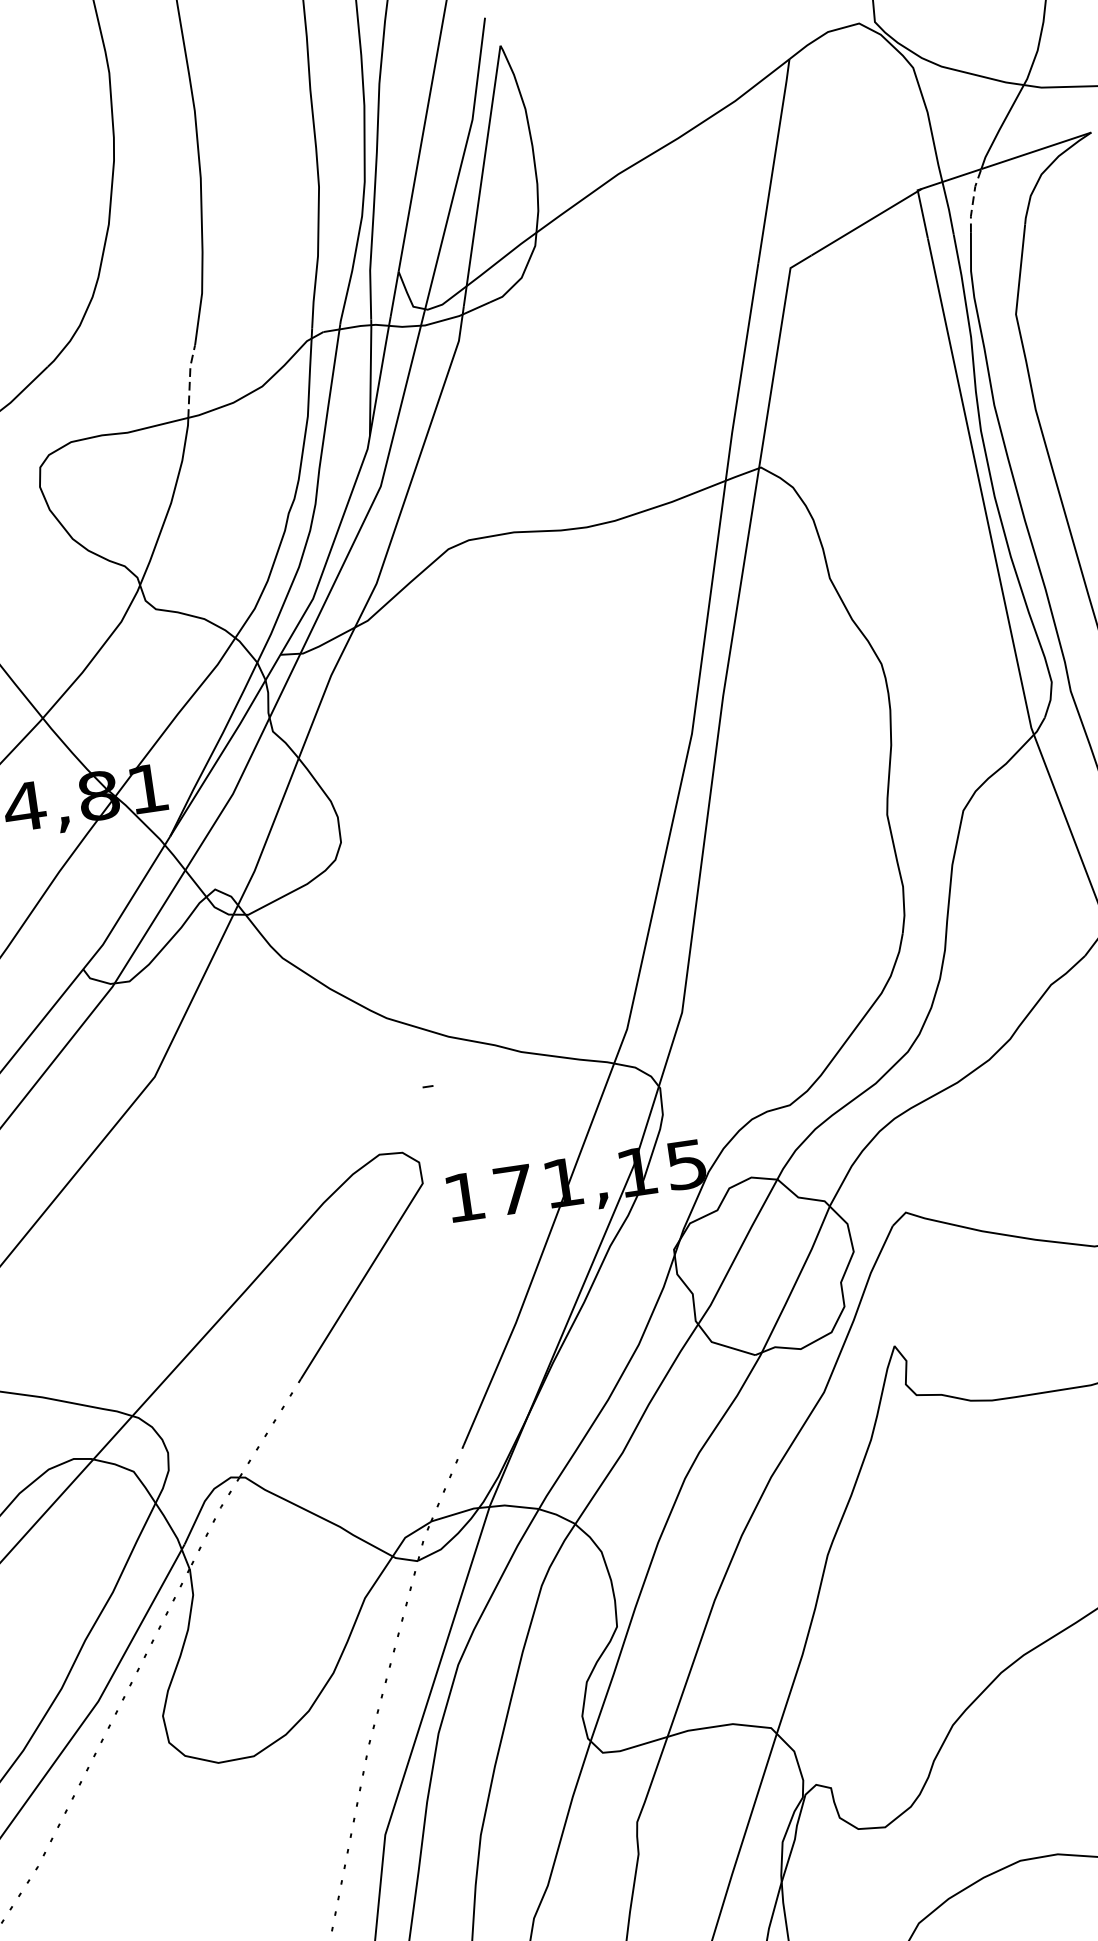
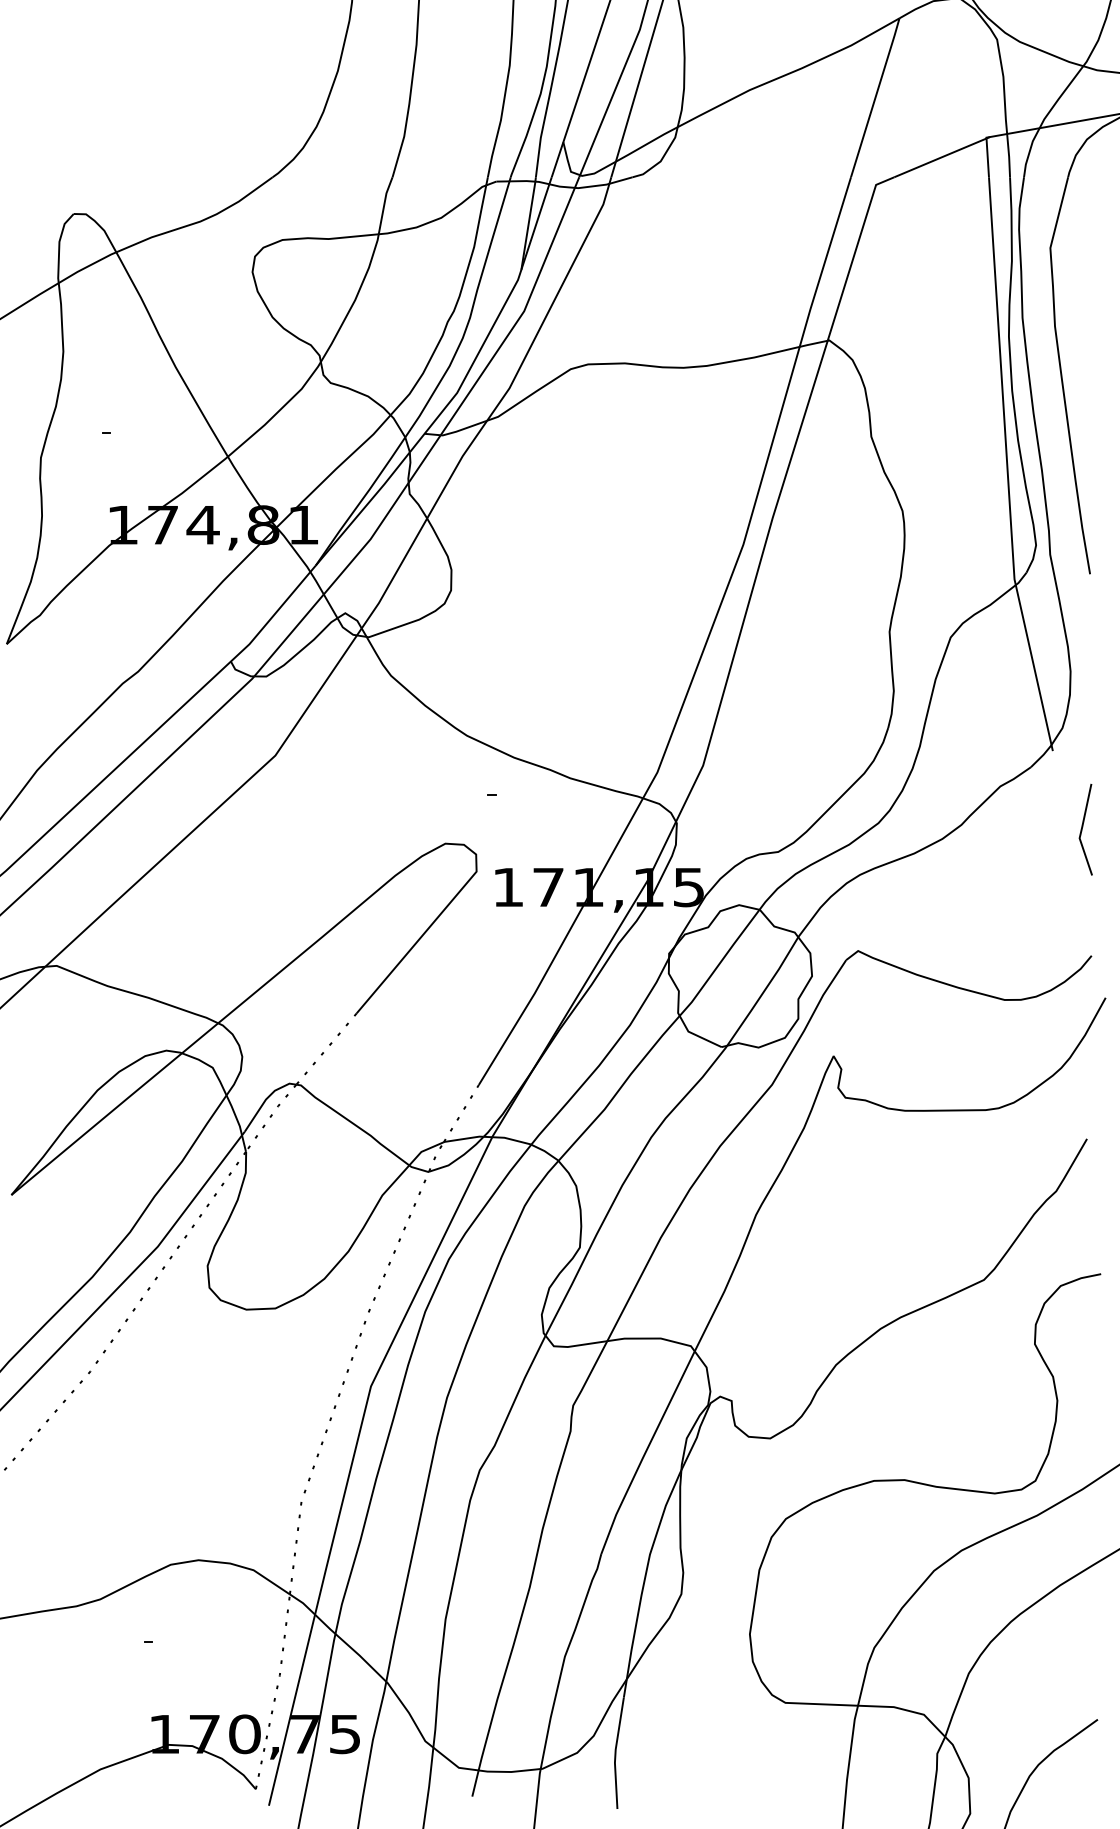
line: (973, 199) -> (1029, 151), dashed -> solid
line: (190, 380) -> (384, 204), dashed -> solid

